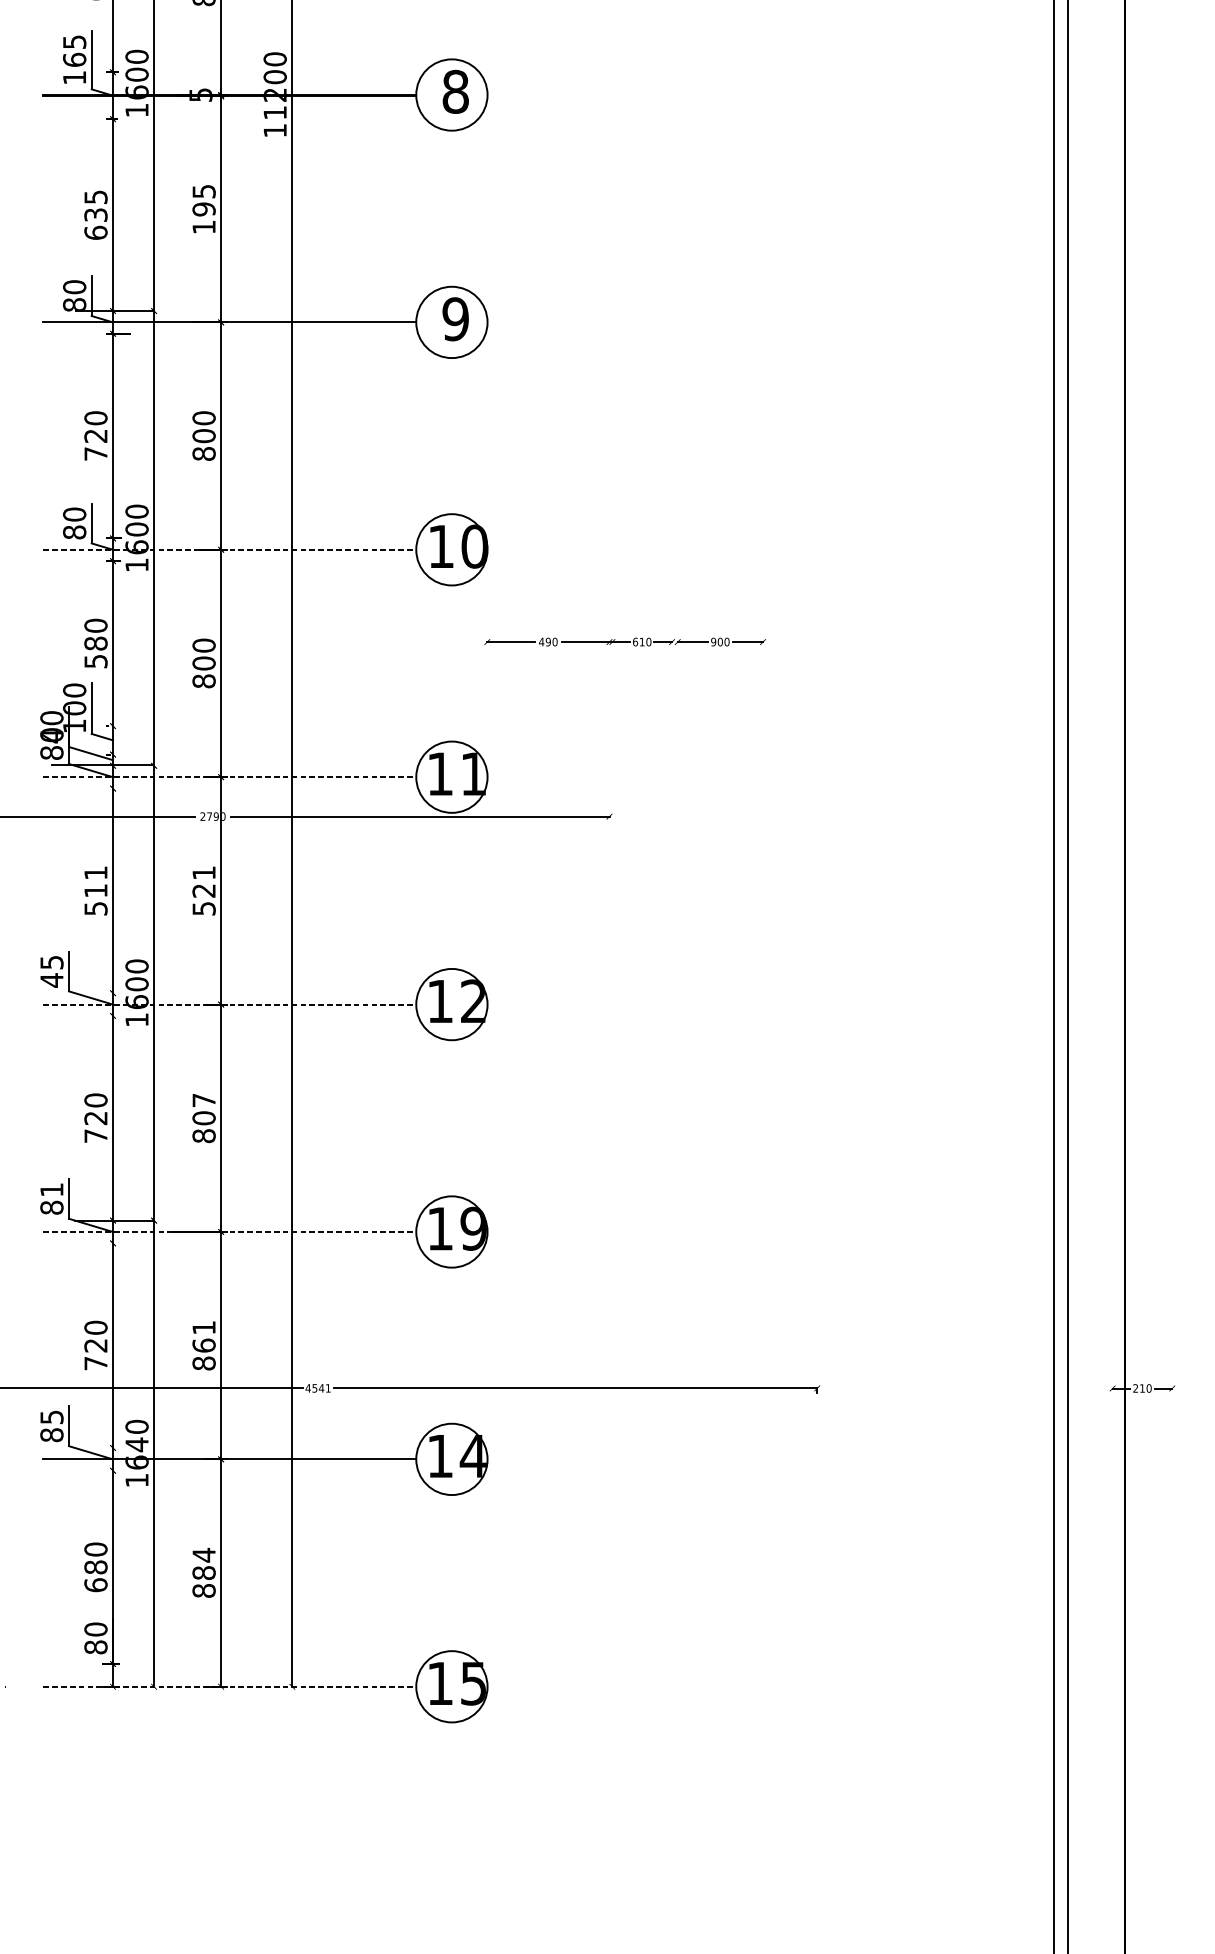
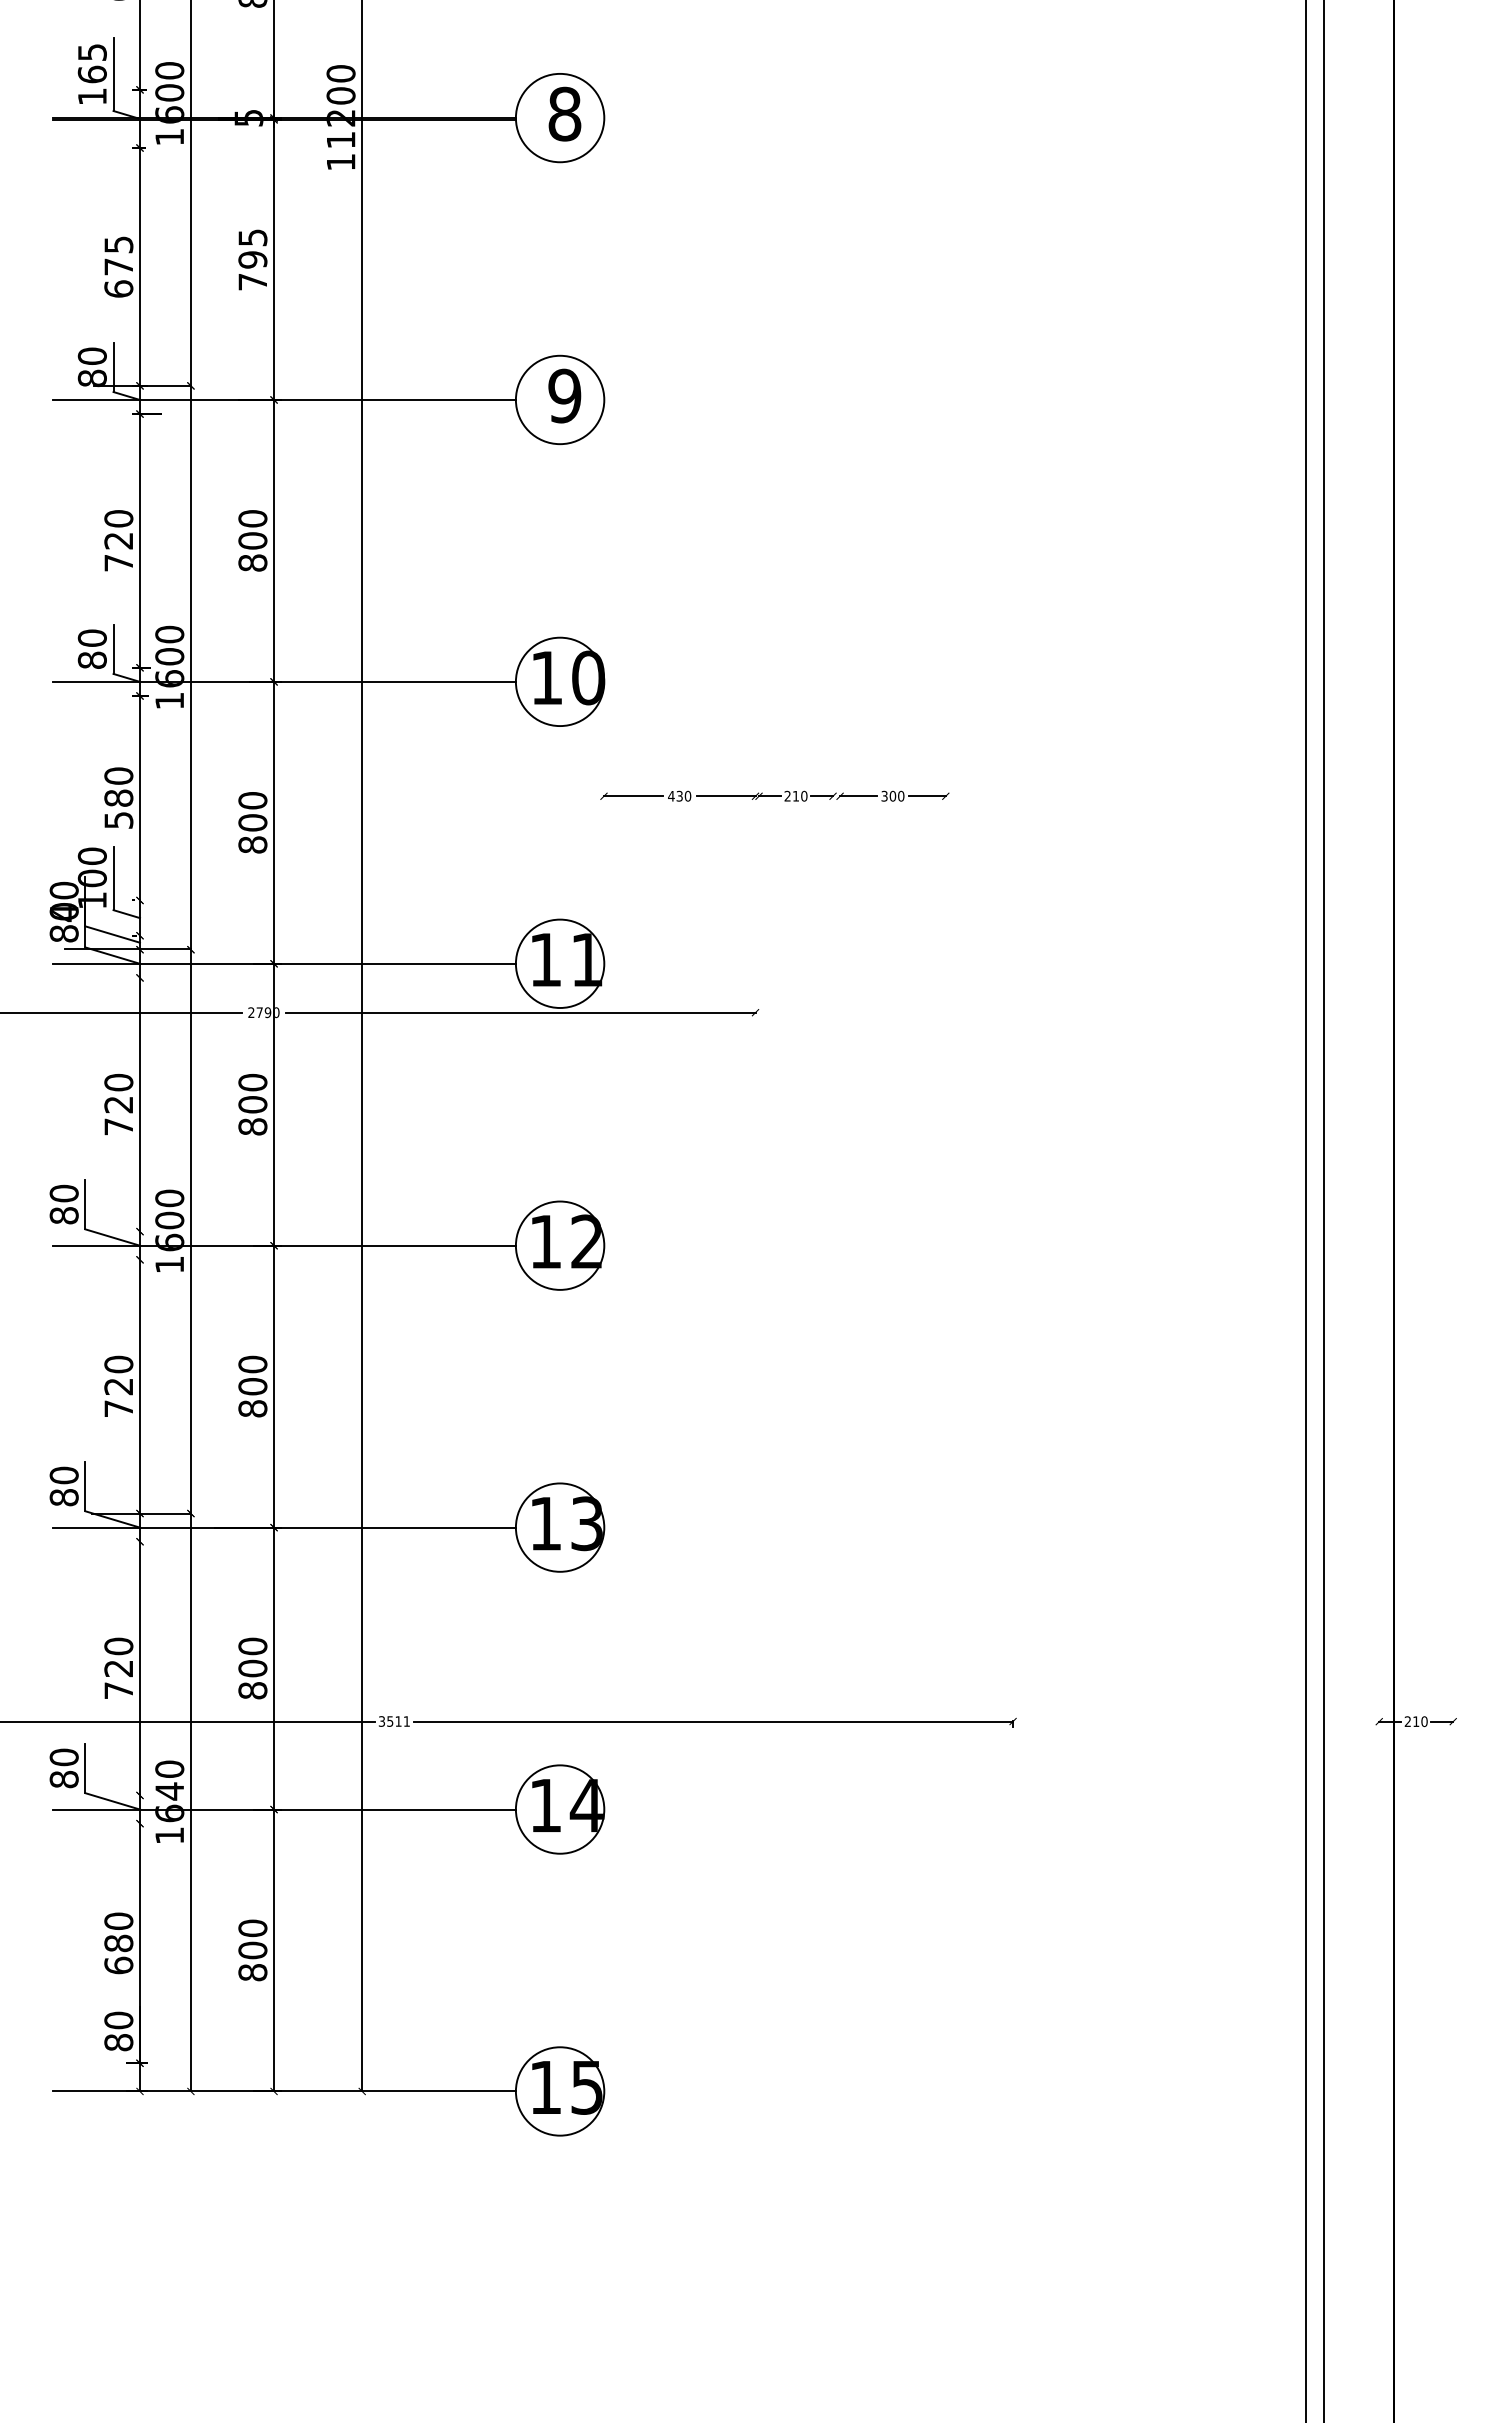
text: (95, 214) -> (118, 266), 635 -> 675
text: (203, 227) -> (252, 282), 195 -> 795
line: (230, 549) -> (285, 681), dashed -> solid
text: (635, 641) -> (787, 795), 610 -> 210
text: (548, 642) -> (679, 796), 490 -> 430
text: (713, 642) -> (884, 796), 900 -> 300
line: (230, 776) -> (285, 963), dashed -> solid
text: (95, 890) -> (118, 1104), 511 -> 720
text: (203, 890) -> (252, 1104), 521 -> 800
text: (51, 971) -> (63, 1204), 45 -> 80
line: (230, 1004) -> (285, 1245), dashed -> solid
text: (203, 1100) -> (252, 1364), 807 -> 800
text: (51, 1189) -> (63, 1475), 81 -> 80
text: (473, 1228) -> (586, 1523), 19 -> 13
line: (230, 1231) -> (285, 1527), dashed -> solid
text: (203, 1336) -> (252, 1657), 861 -> 800
text: (314, 1388) -> (389, 1721), 4541 -> 3511
text: (51, 1417) -> (63, 1757), 85 -> 80
text: (203, 1564) -> (252, 1939), 884 -> 800
line: (230, 1686) -> (285, 2091), dashed -> solid

